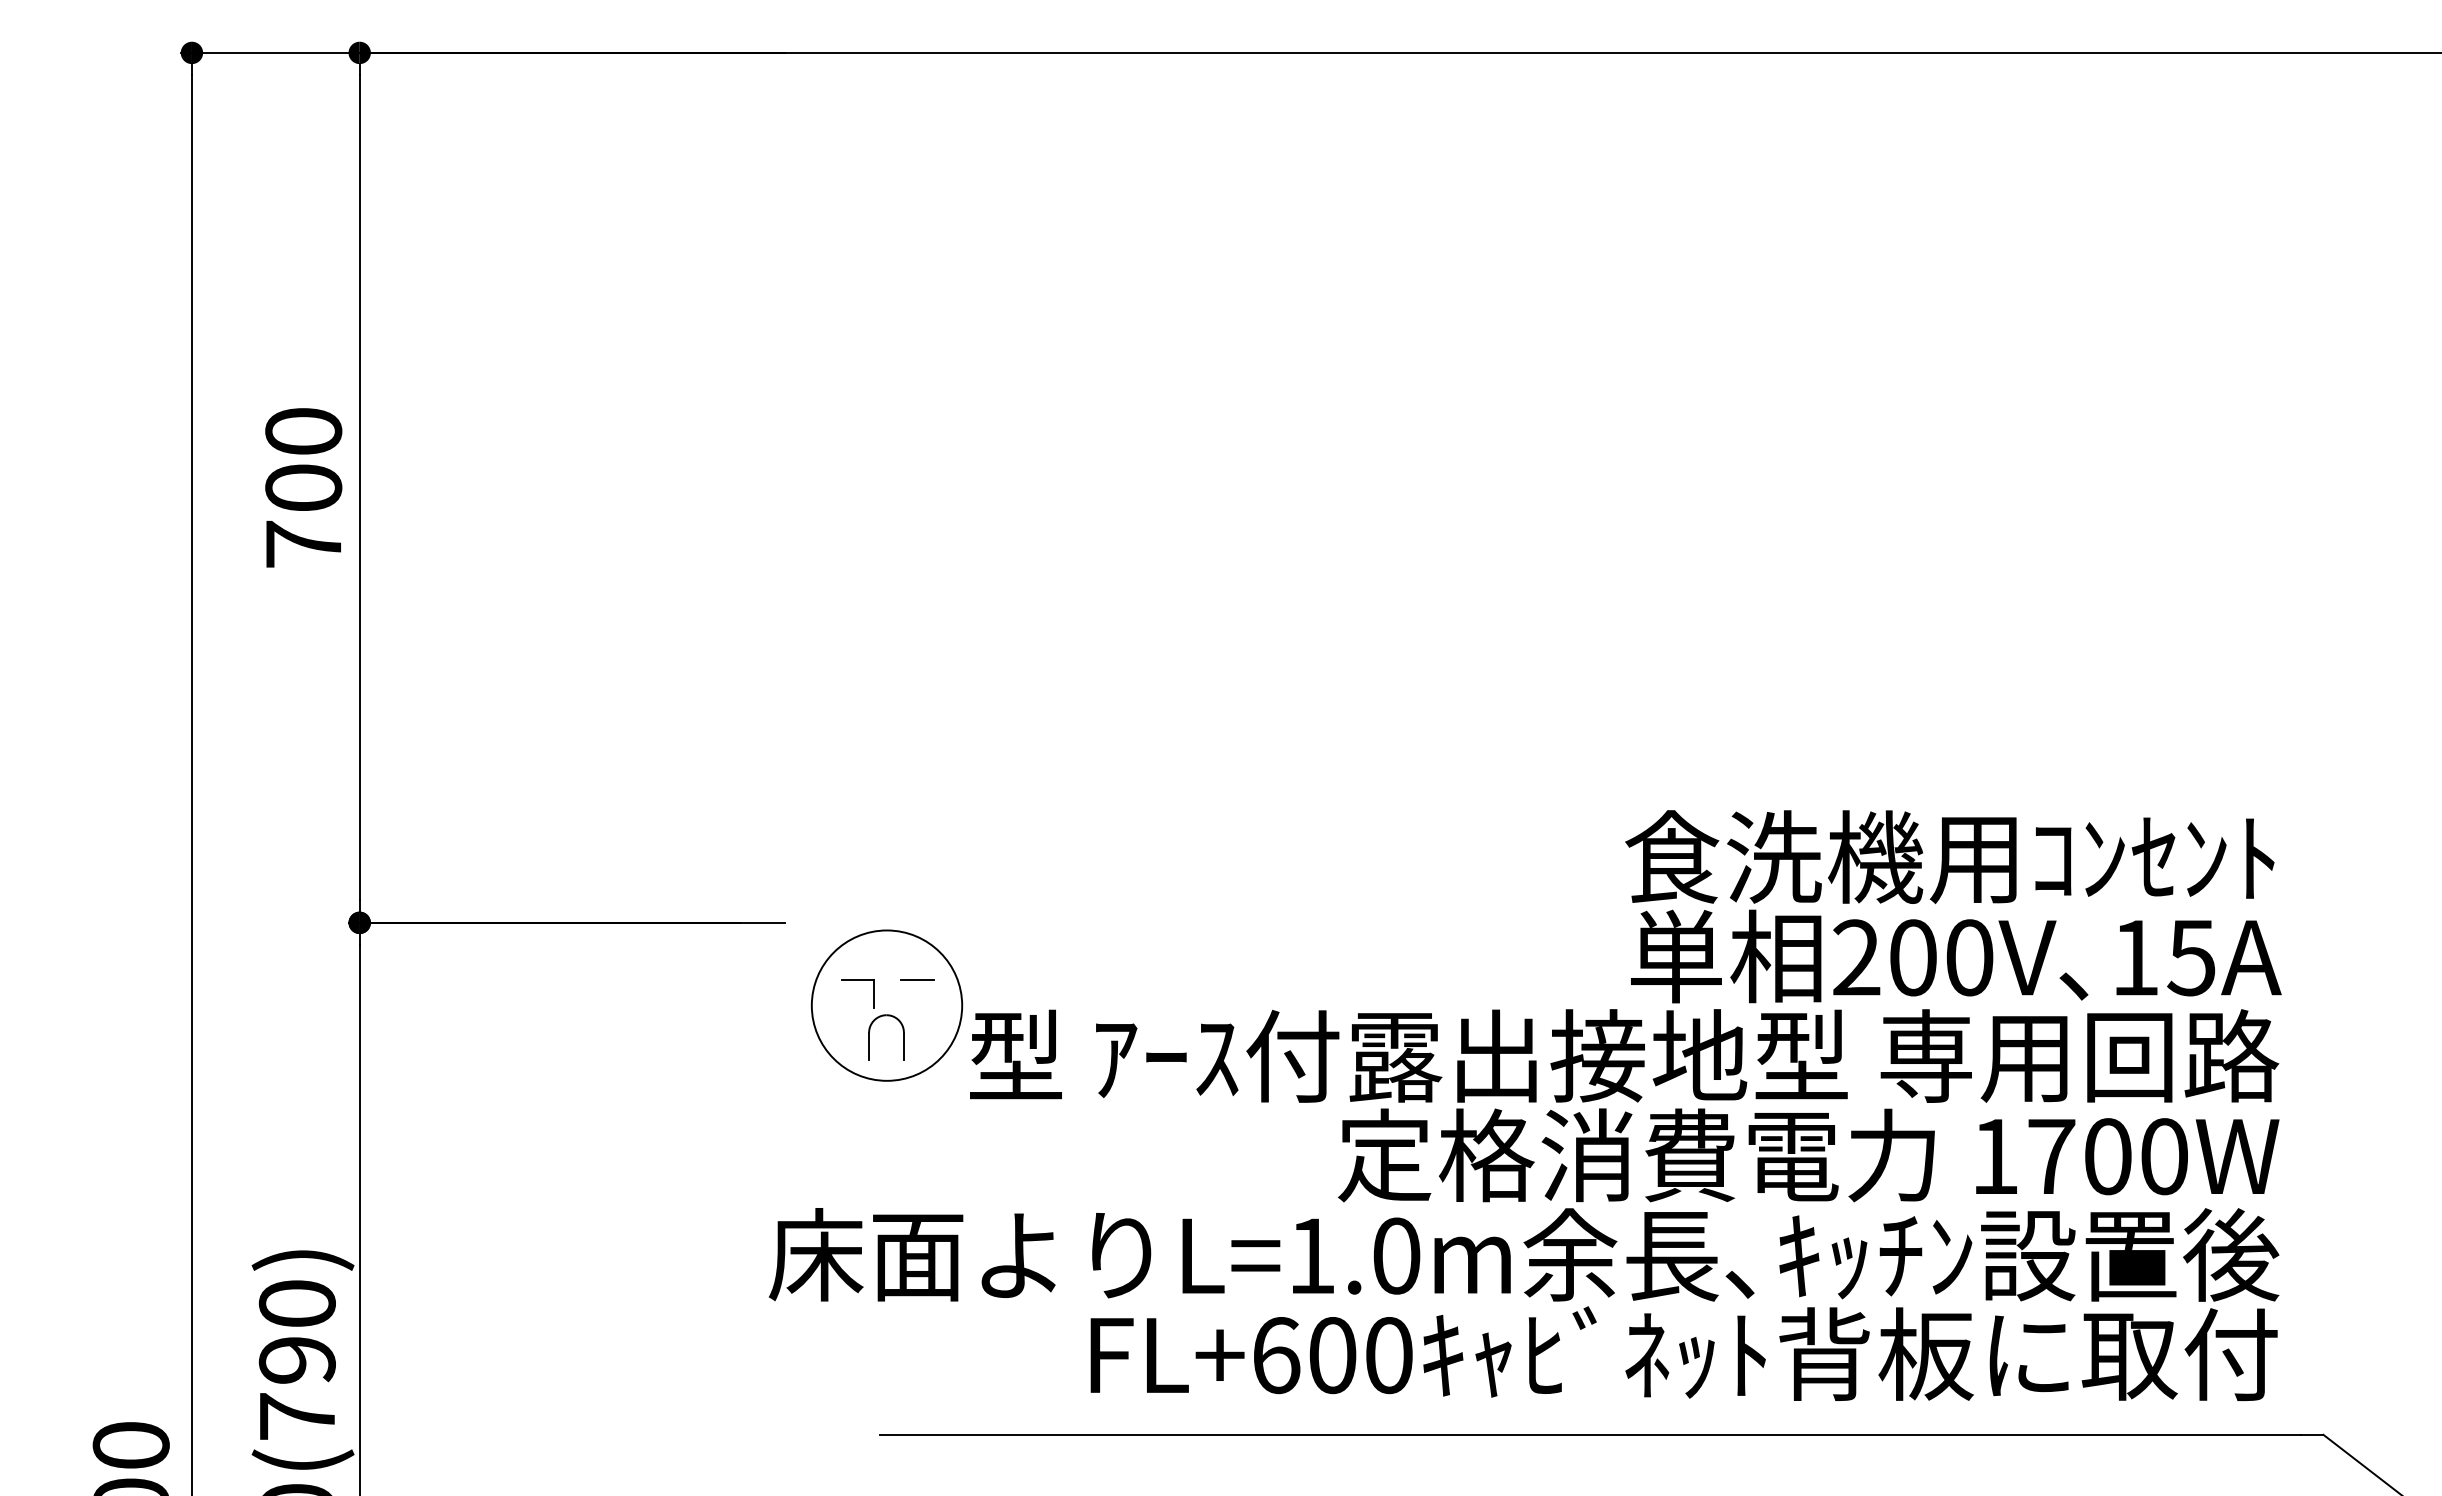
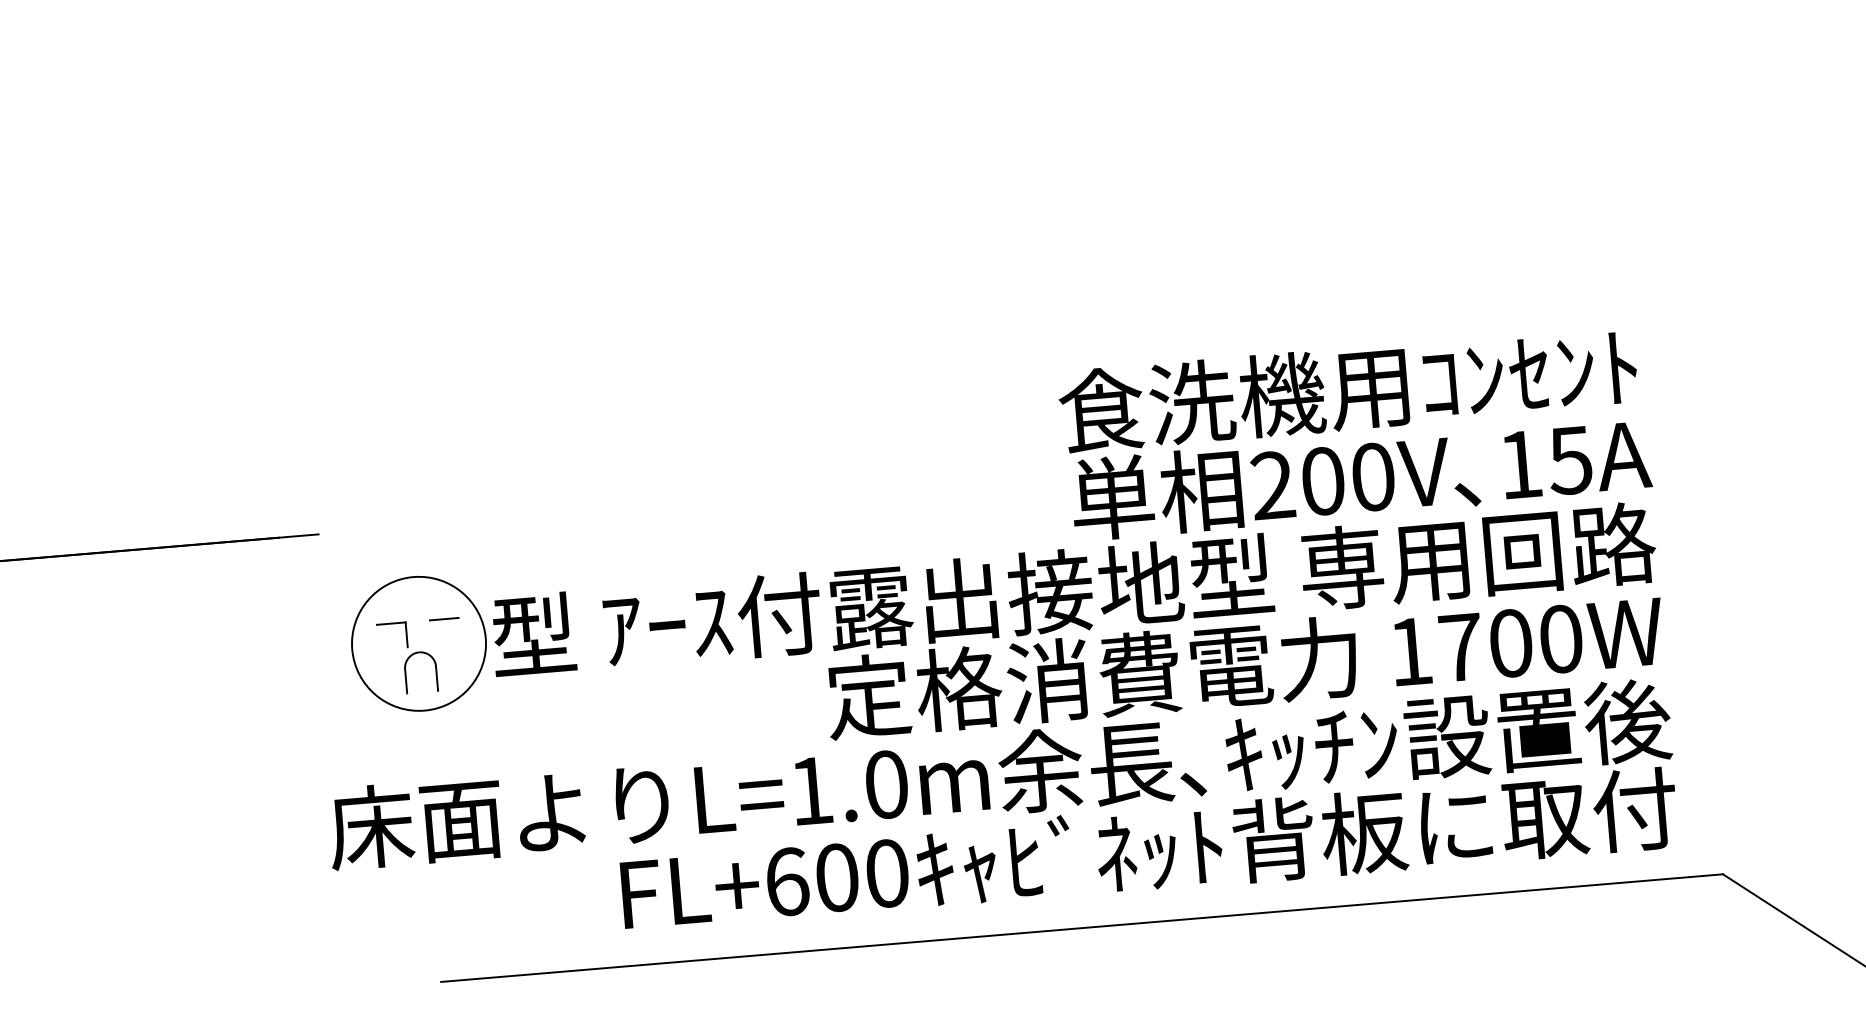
part: (886, 1005) -> (418, 643), moved

